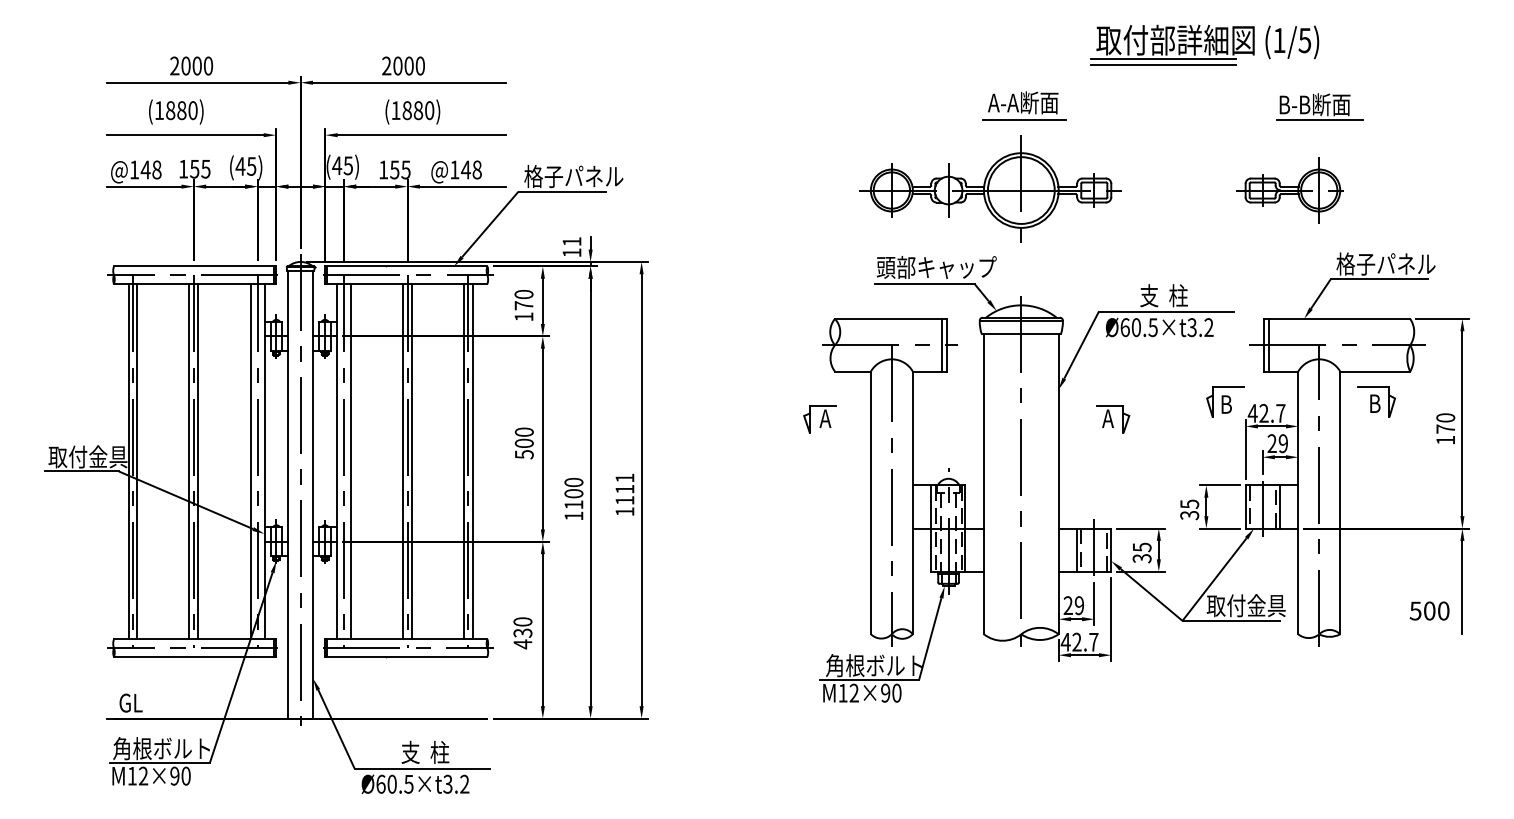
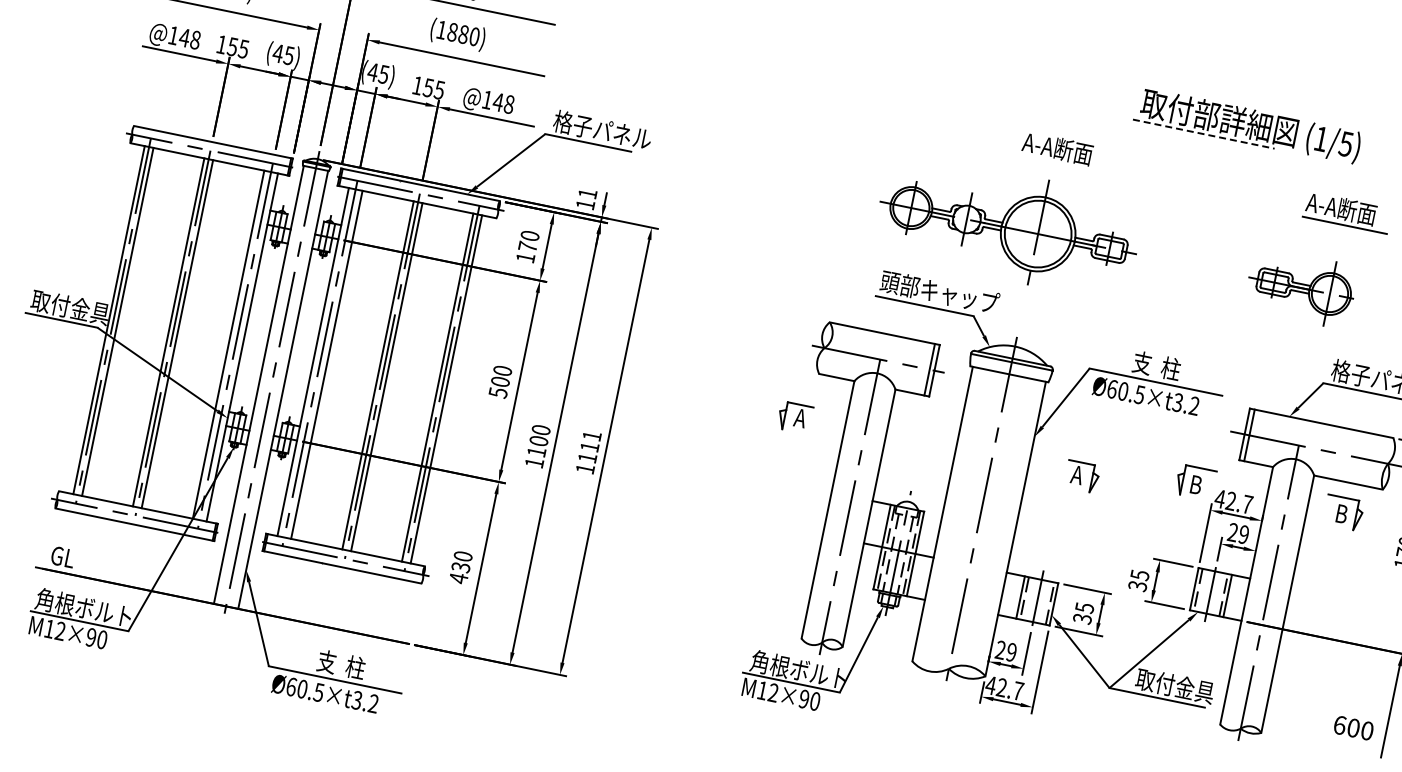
line: (1163, 59) -> (1203, 134), solid -> dashed
line: (1163, 65) -> (1202, 140), removed
text: (1314, 104) -> (1342, 208), B-B断面 -> A-A断面
line: (1024, 119) -> (1055, 165), removed
text: (1415, 610) -> (1339, 724), 500 -> 600

